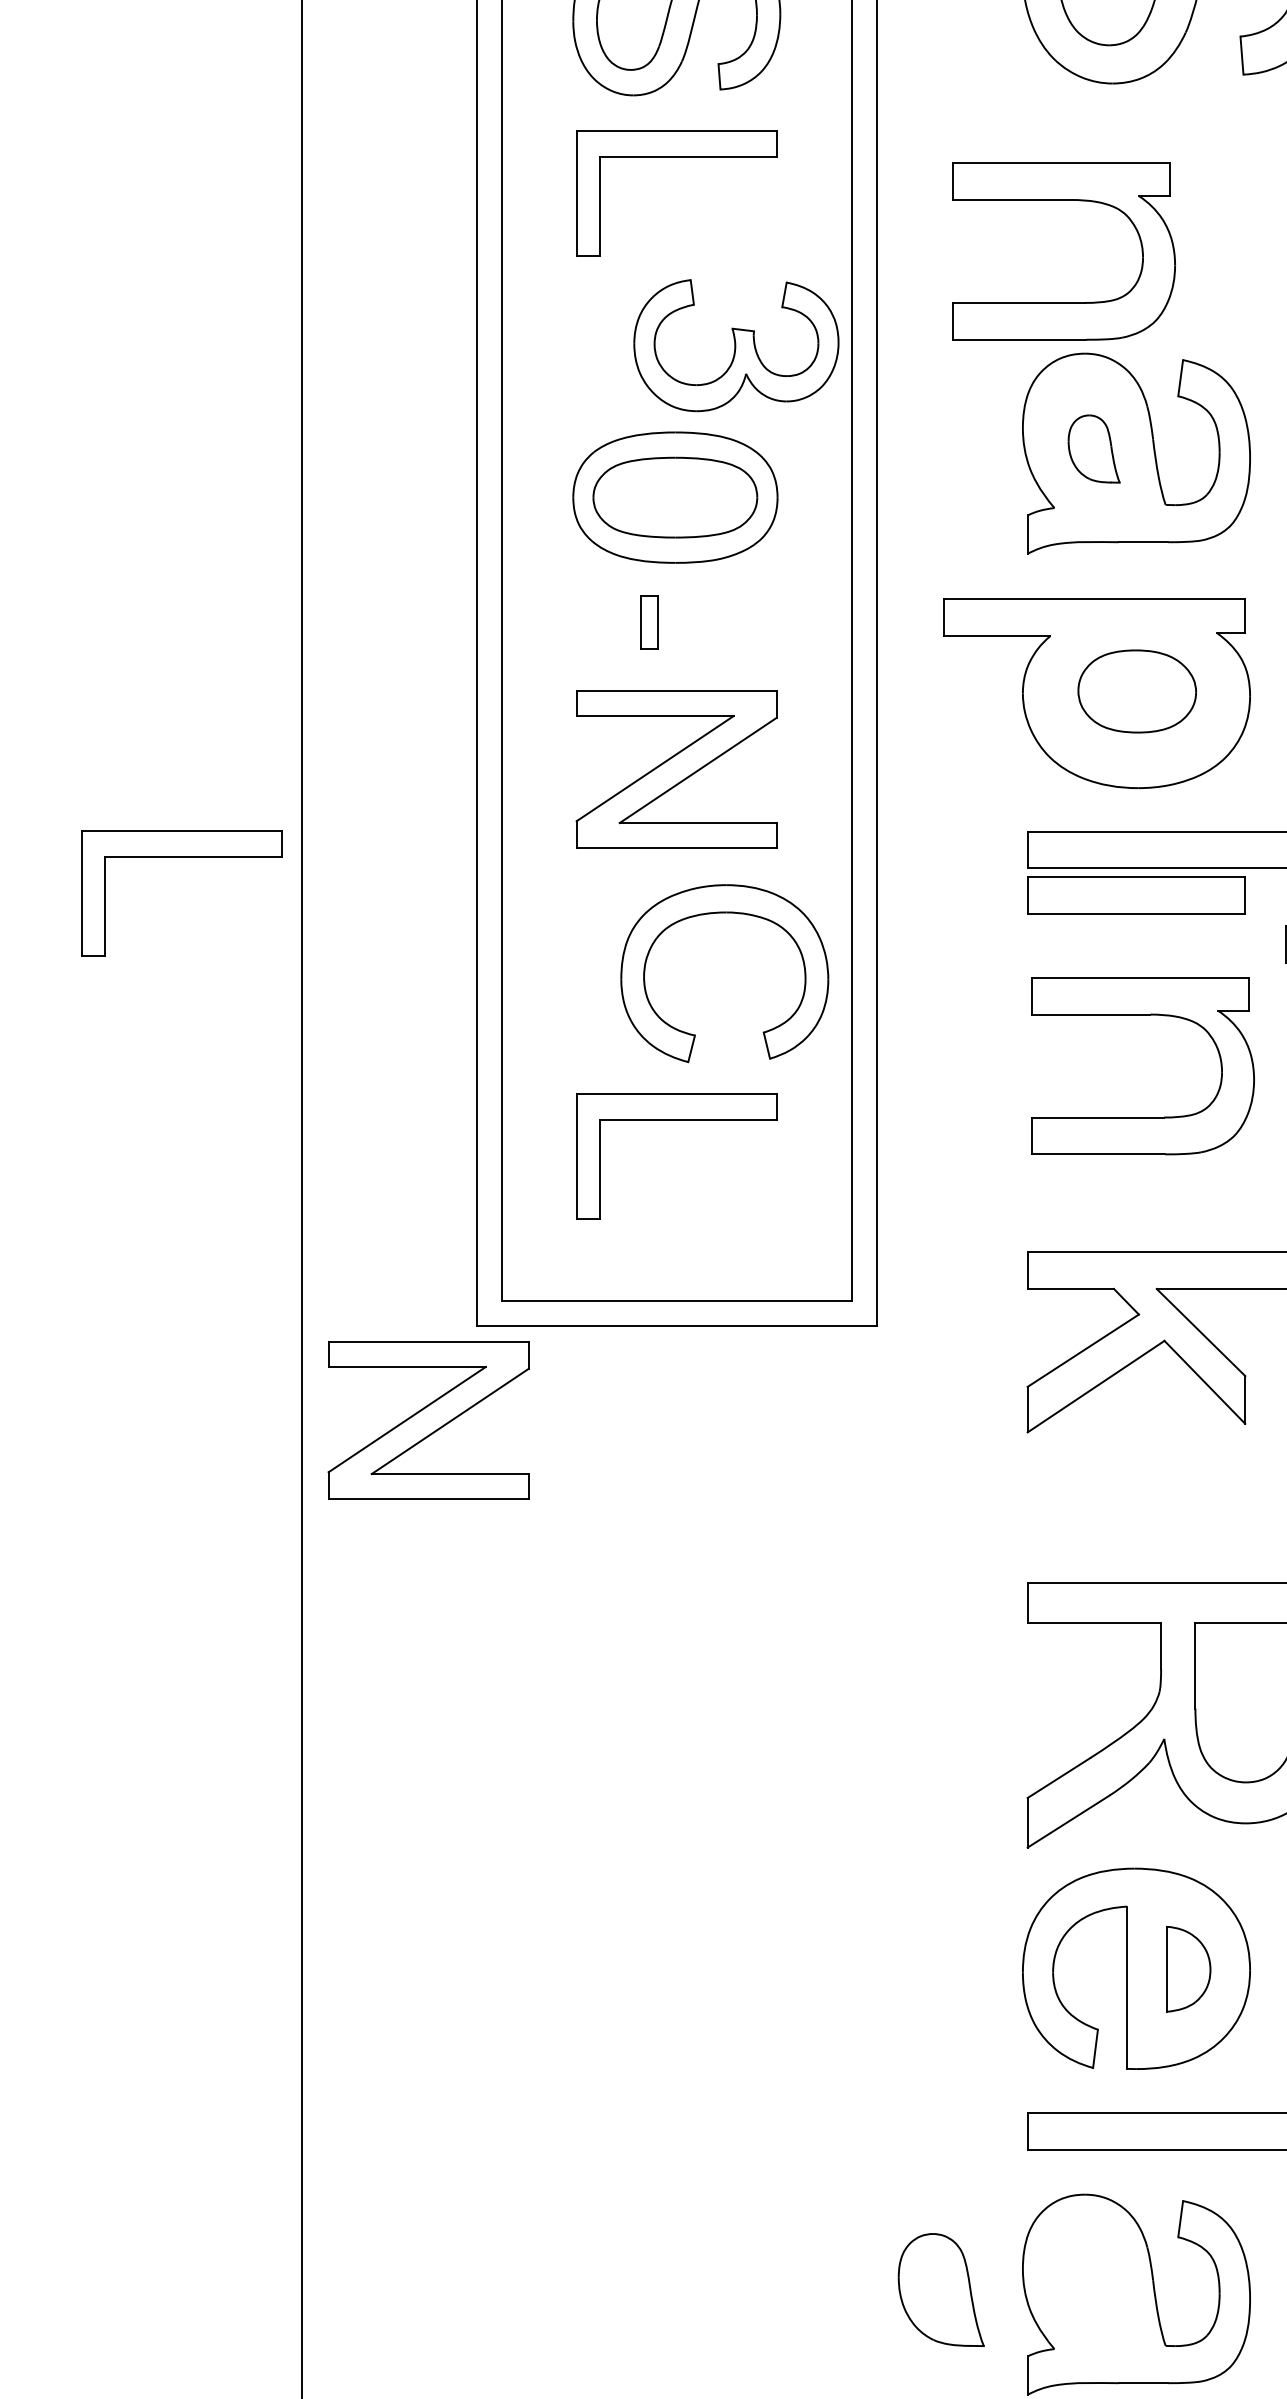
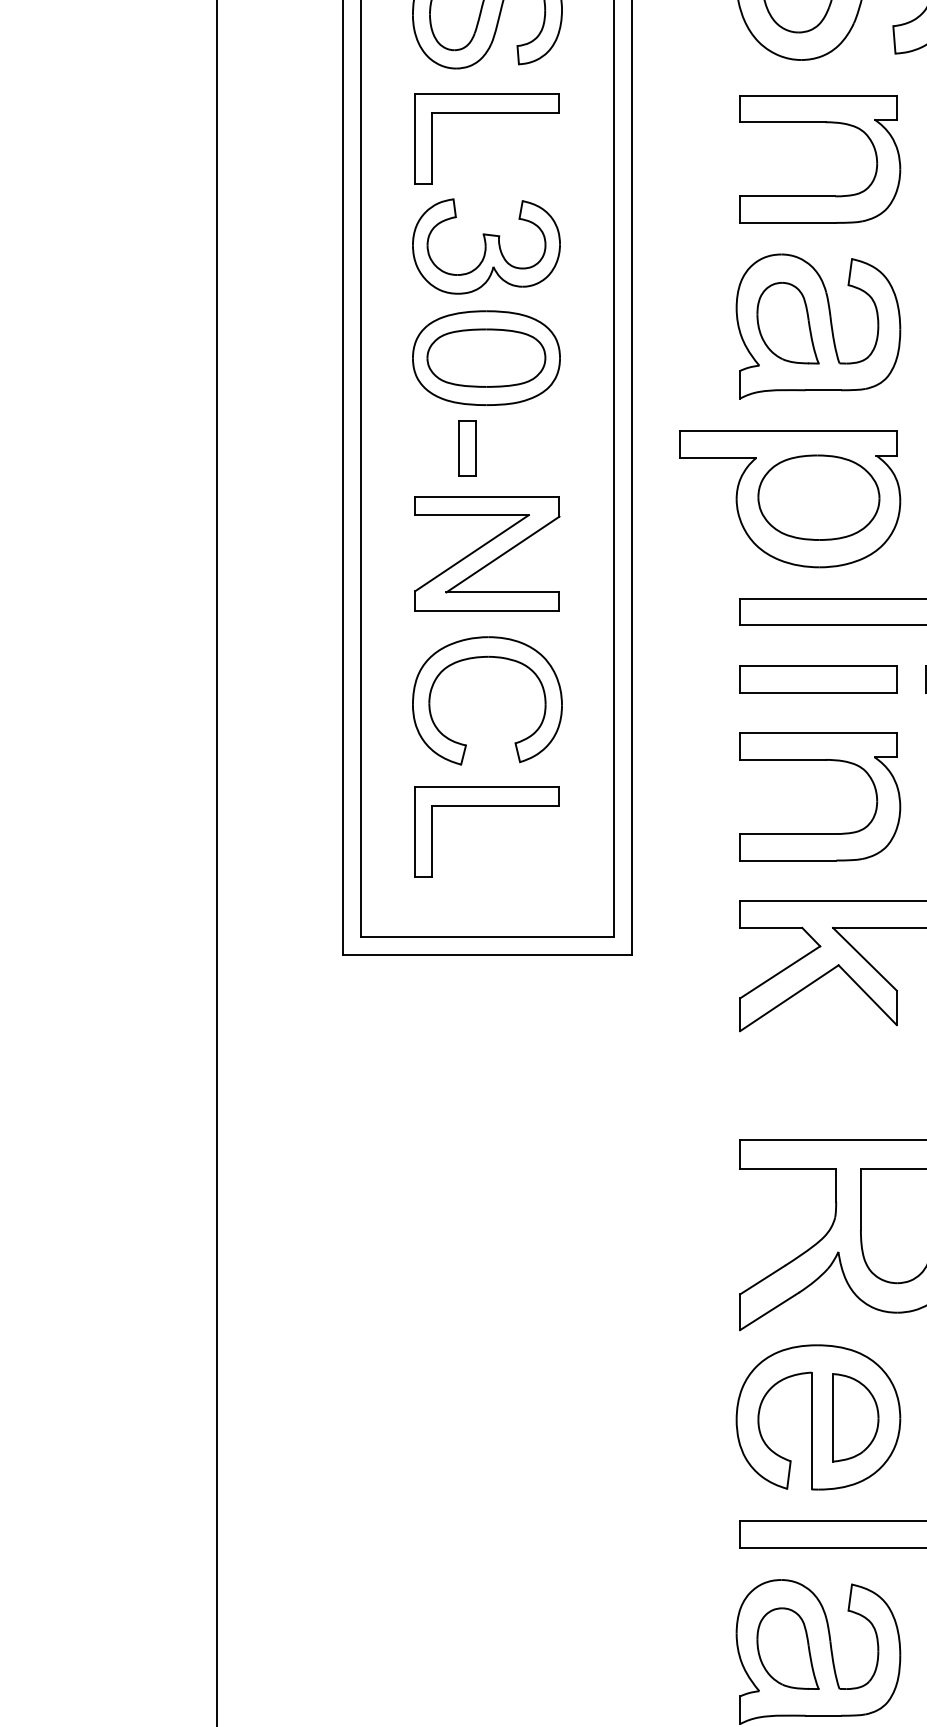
part: (1063, 200) -> (819, 122), moved
part: (736, 345) -> (486, 246), moved
part: (1093, 448) -> (787, 322), size x1.67
part: (649, 622) -> (467, 448), size x1.43
part: (1137, 691) -> (819, 497), size x1.43
part: (181, 857) -> (130, 617), removed
part: (1136, 895) -> (818, 679), moved
part: (724, 913) -> (487, 657), moved
part: (1142, 1015) -> (819, 760), moved
part: (428, 1420) -> (308, 1022), removed
part: (1188, 1968) -> (855, 1417), size x1.43
part: (940, 2289) -> (787, 1648), moved

